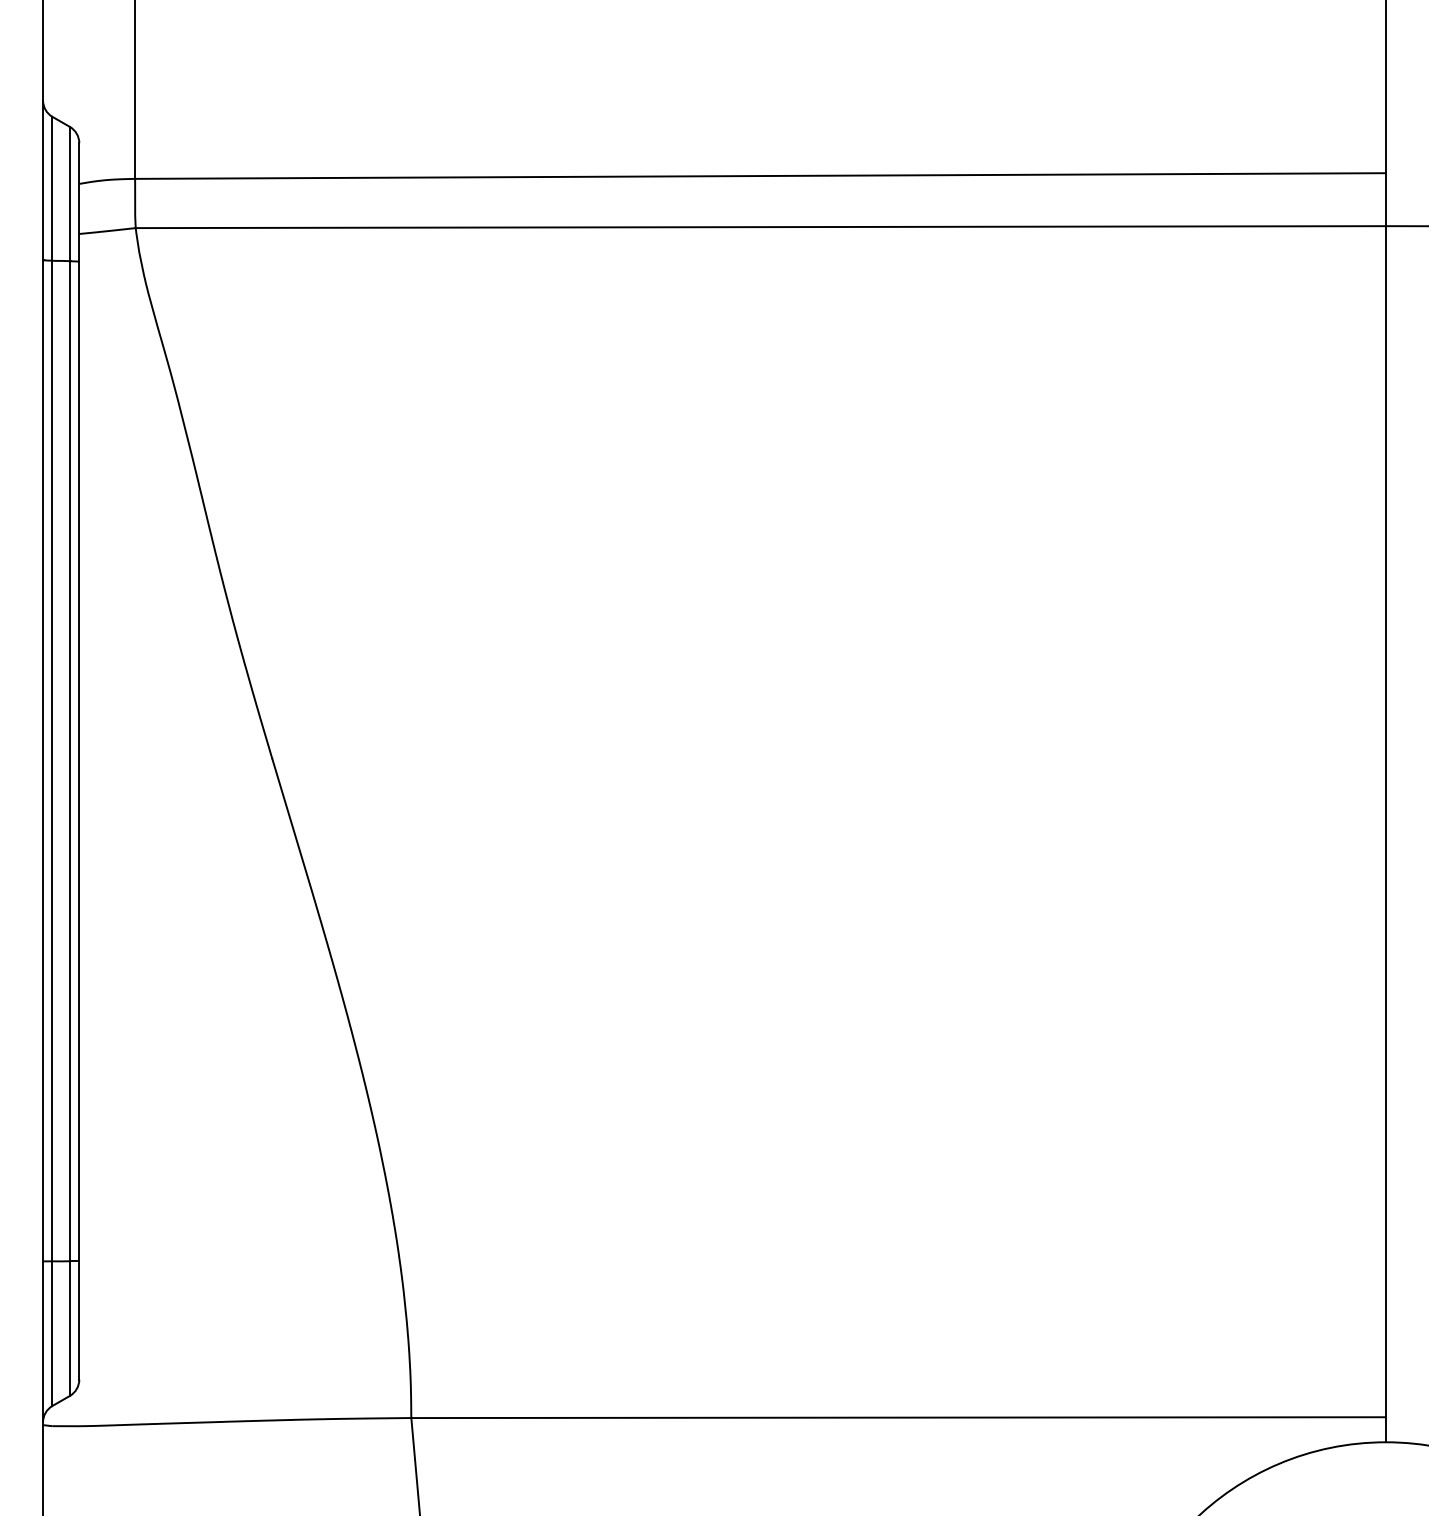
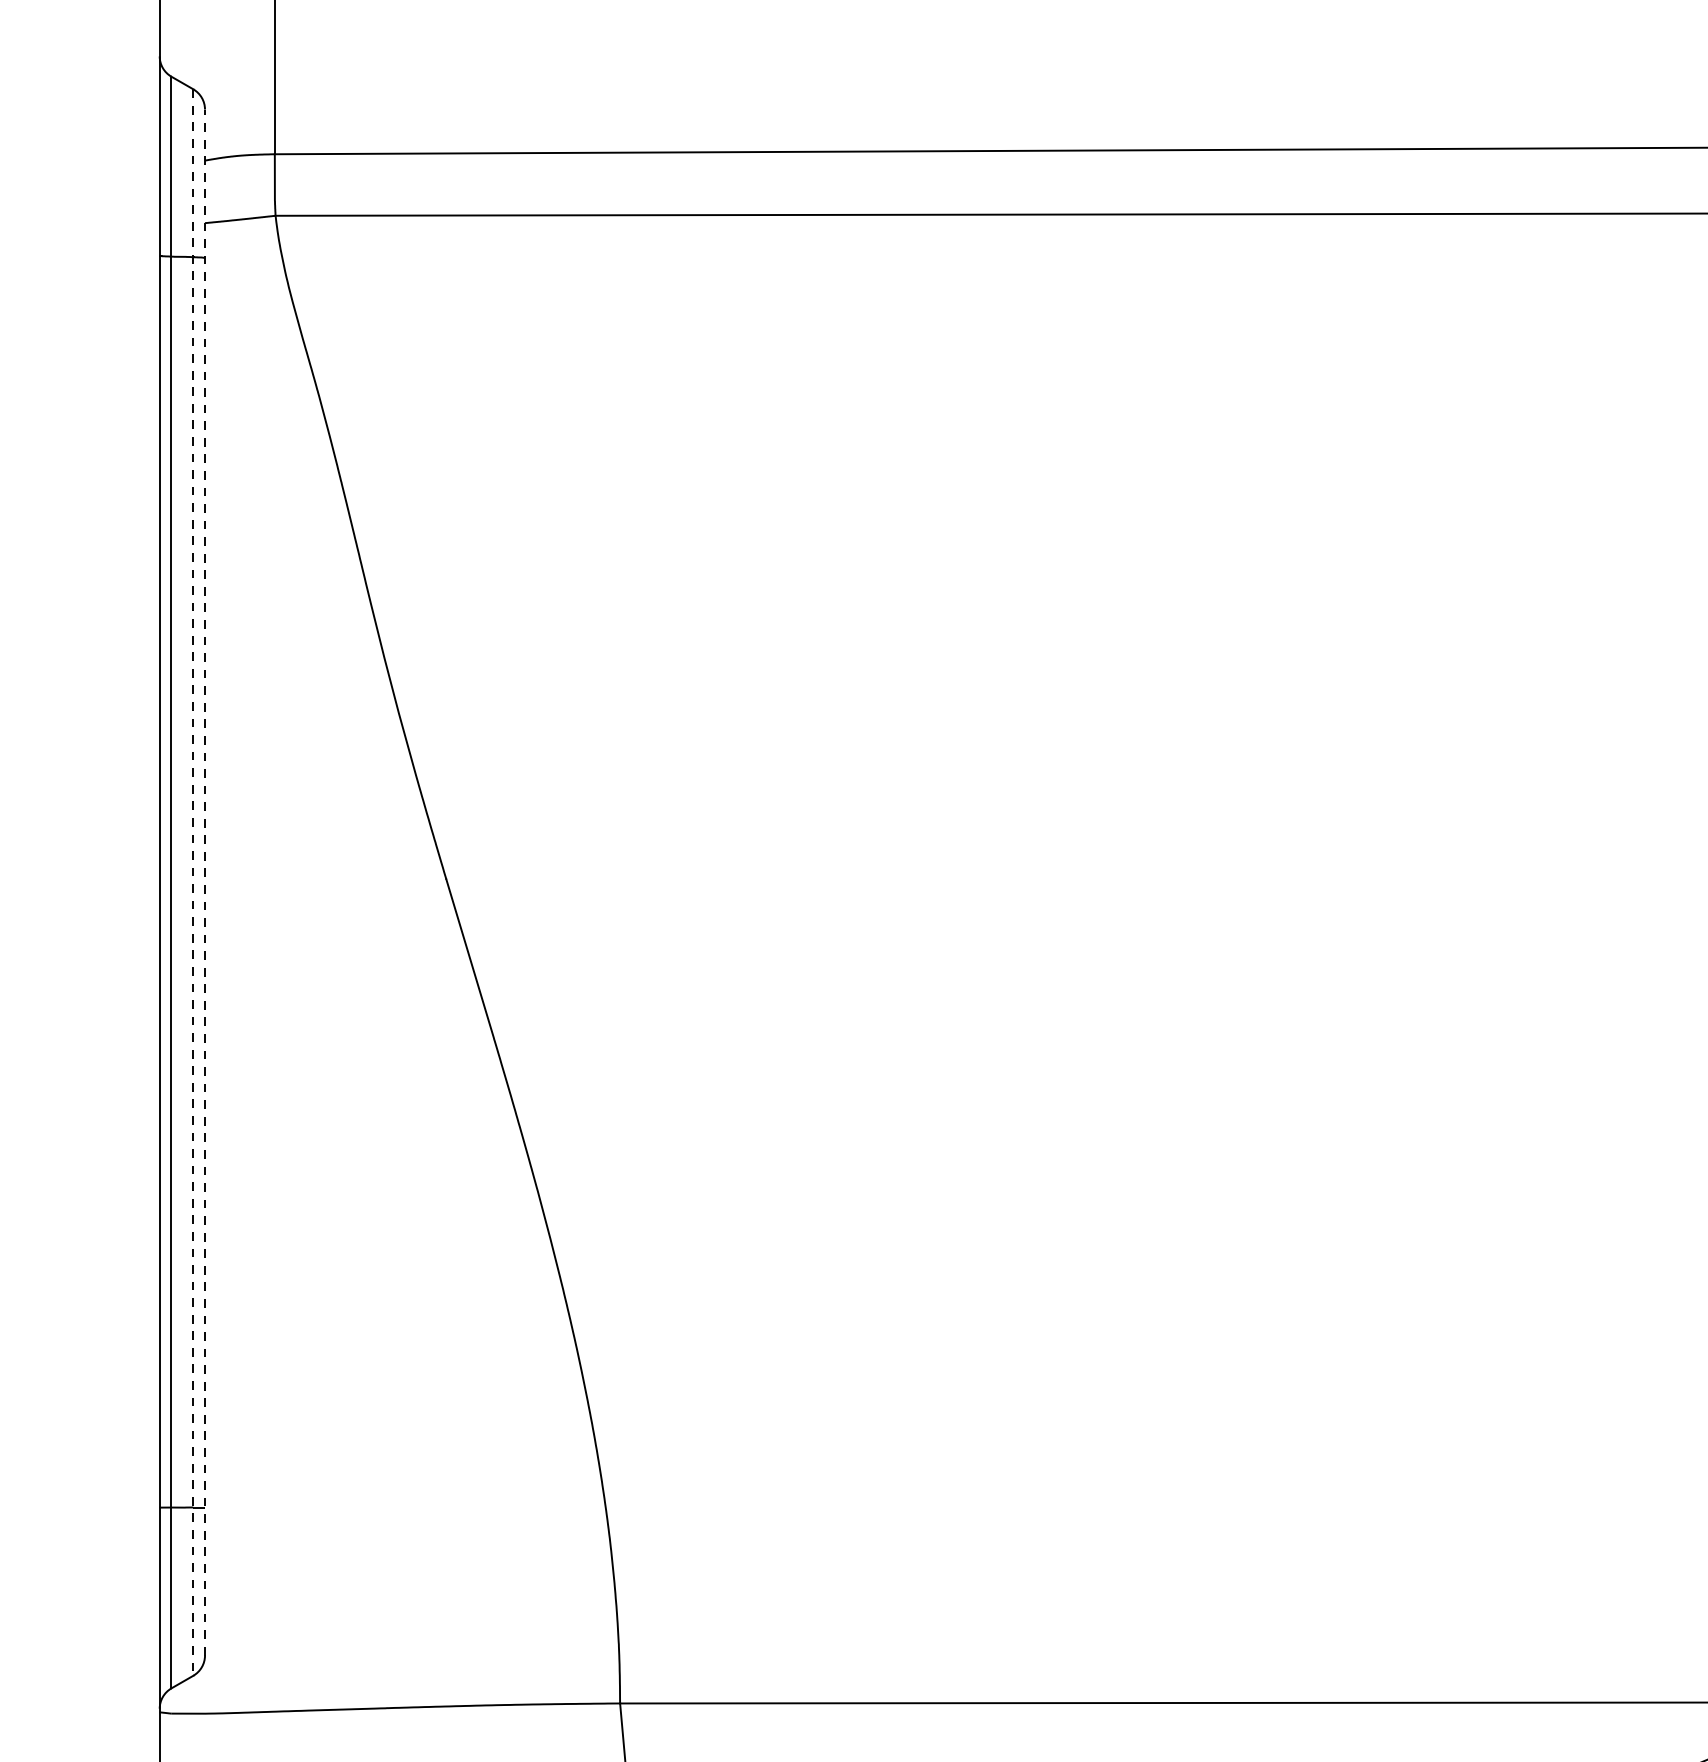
line: (79, 760) -> (205, 881), solid -> dashed
line: (69, 761) -> (192, 882), solid -> dashed

